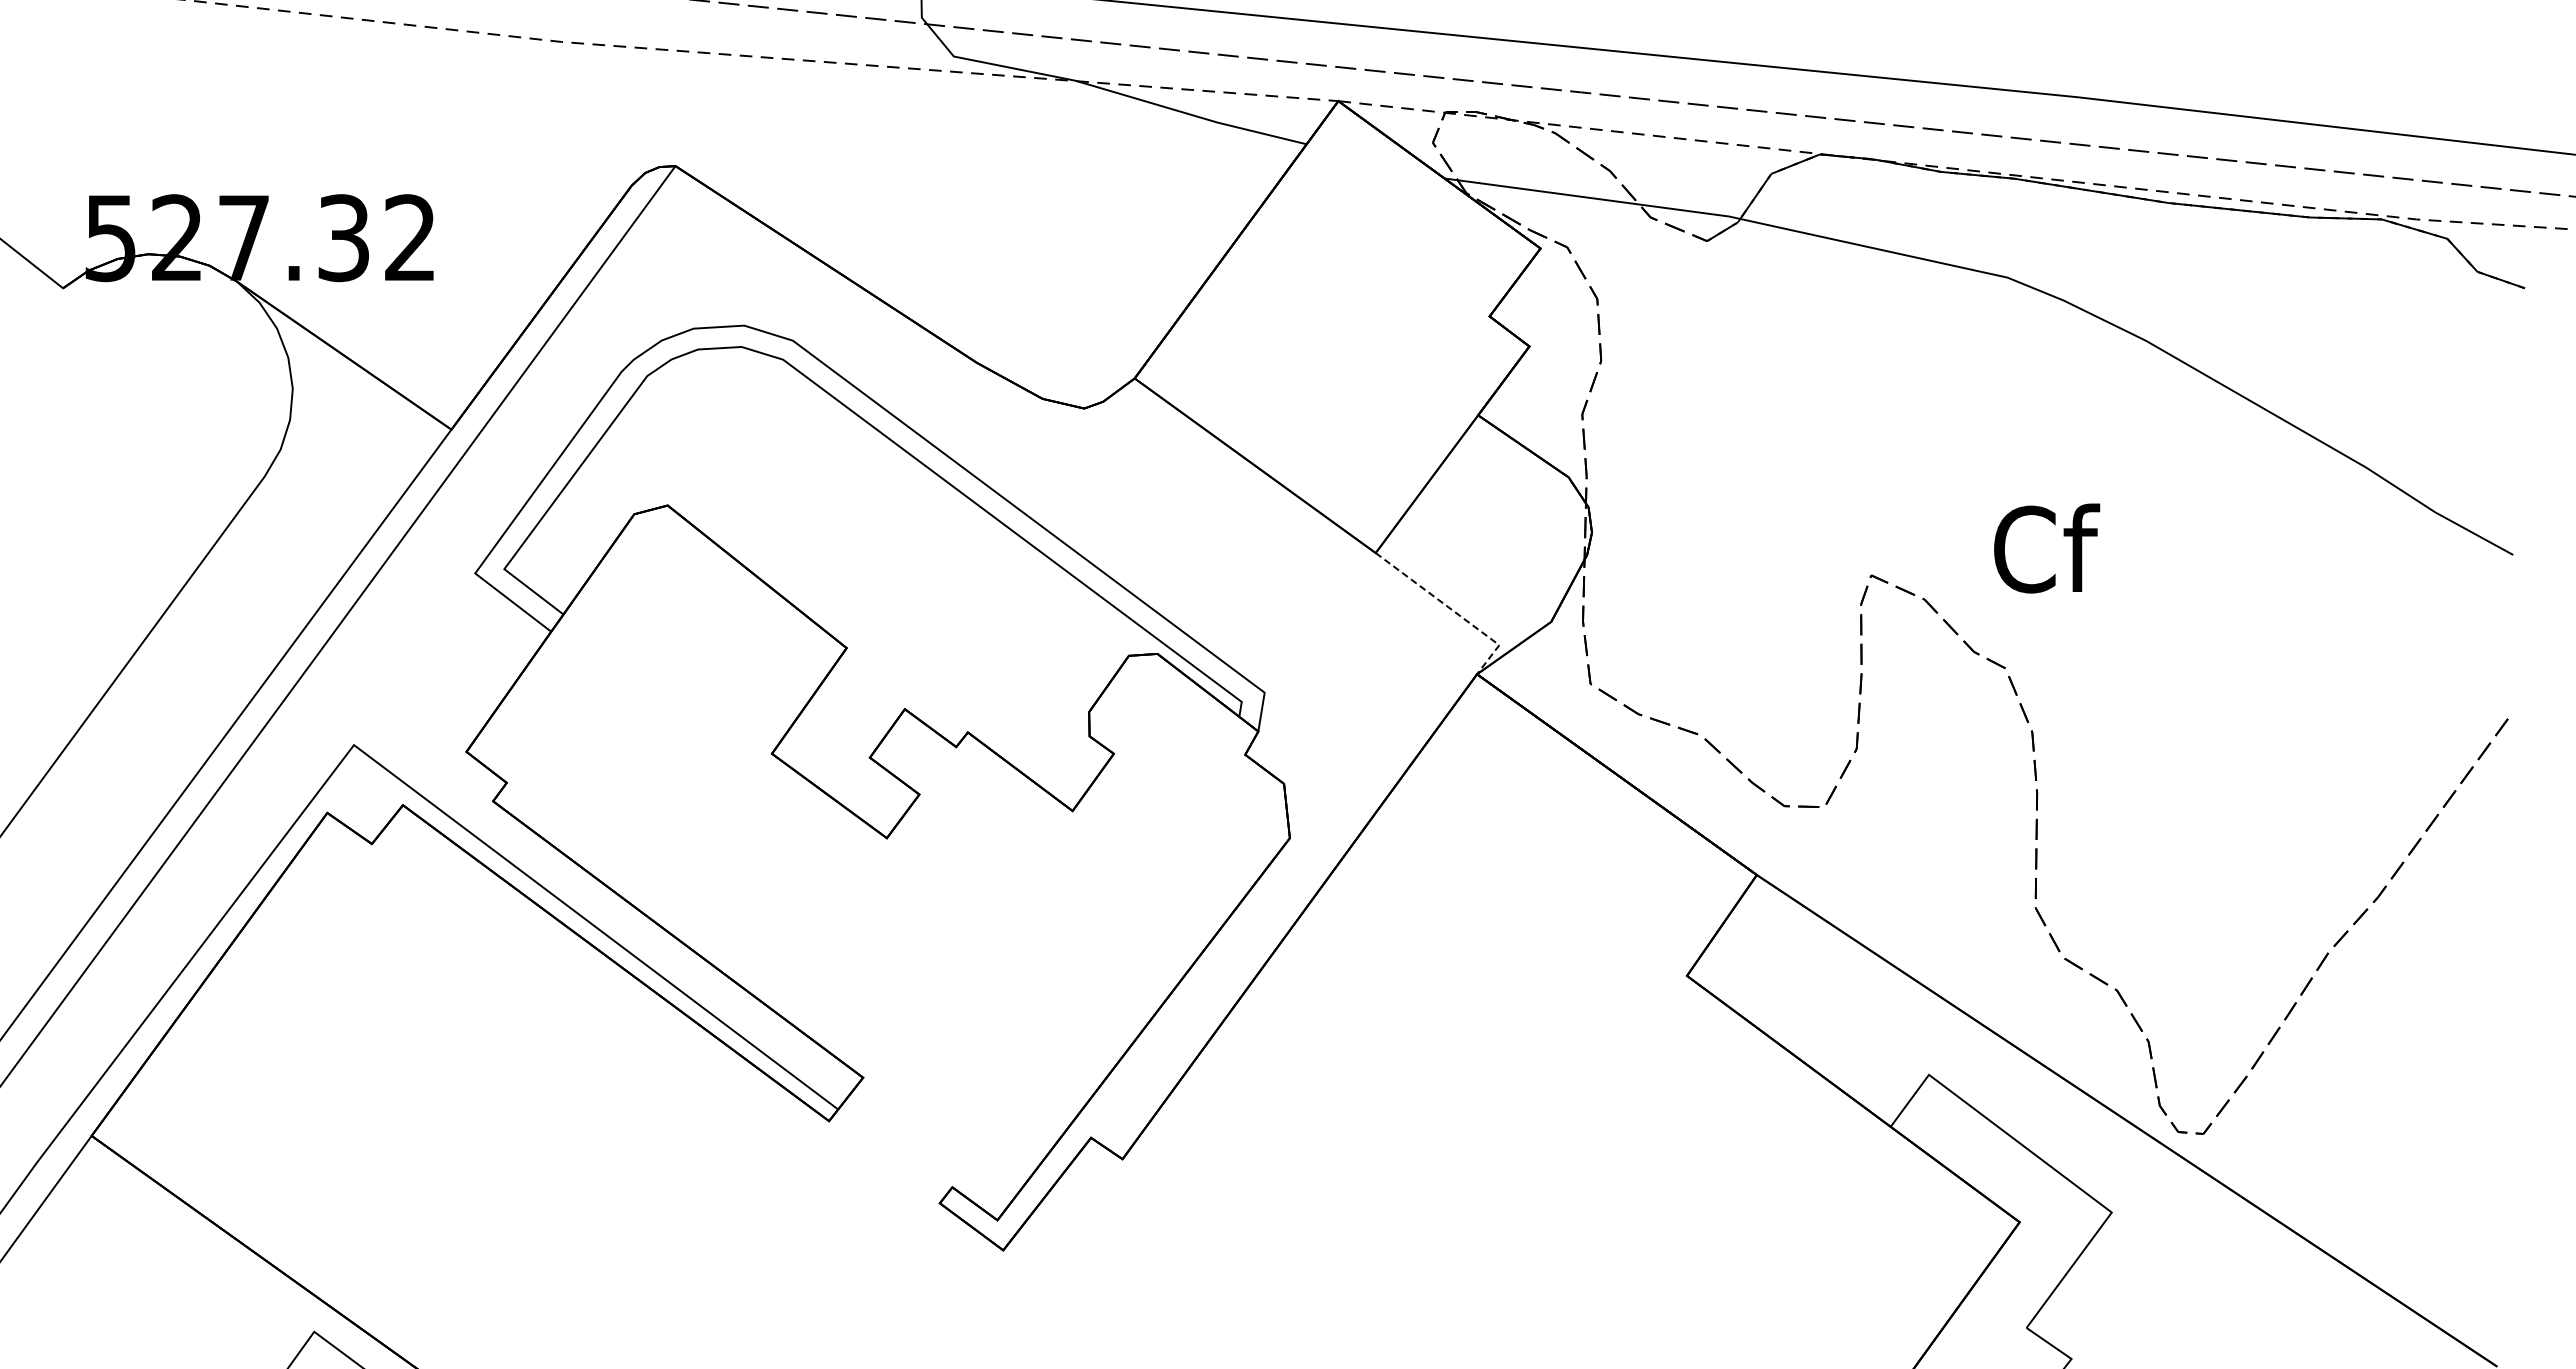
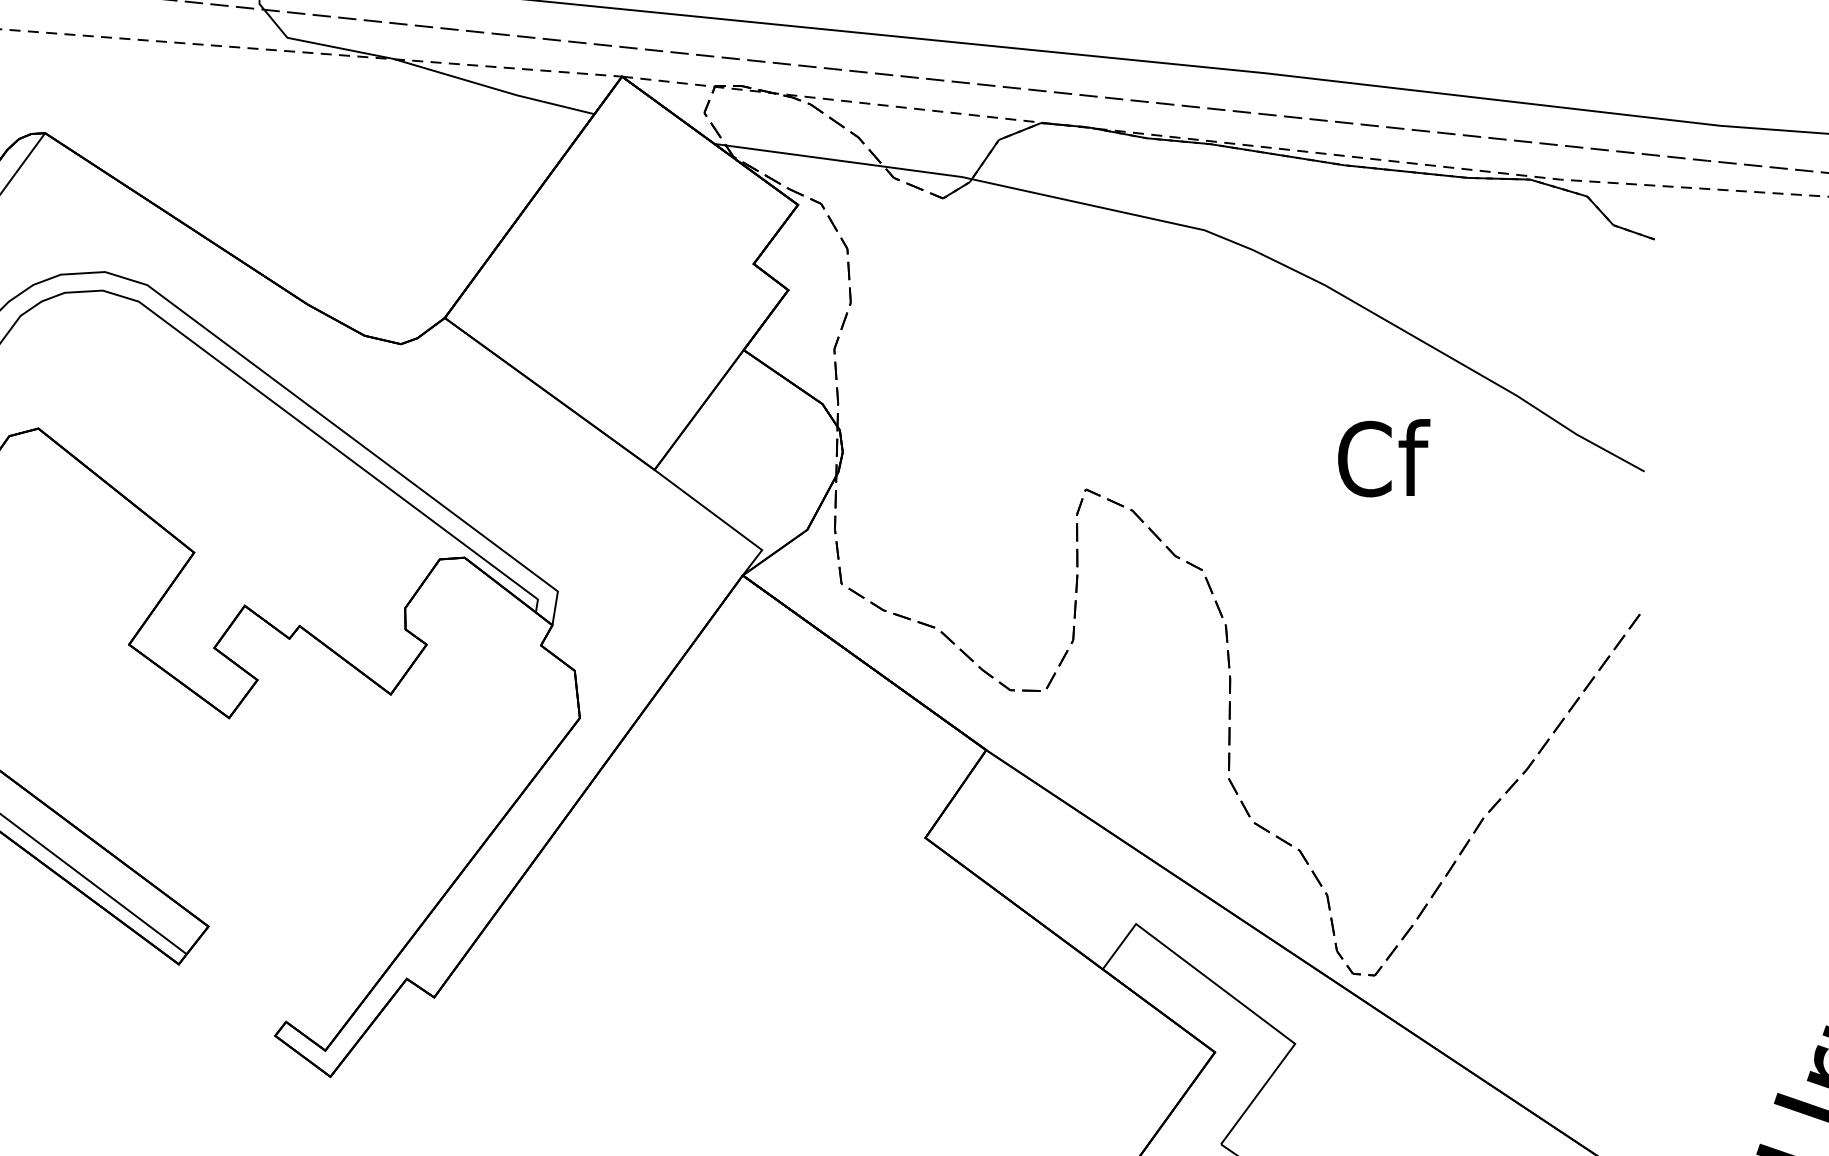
text: (2047, 548) -> (1384, 458), moved
line: (1453, 610) -> (722, 519), dashed -> solid

